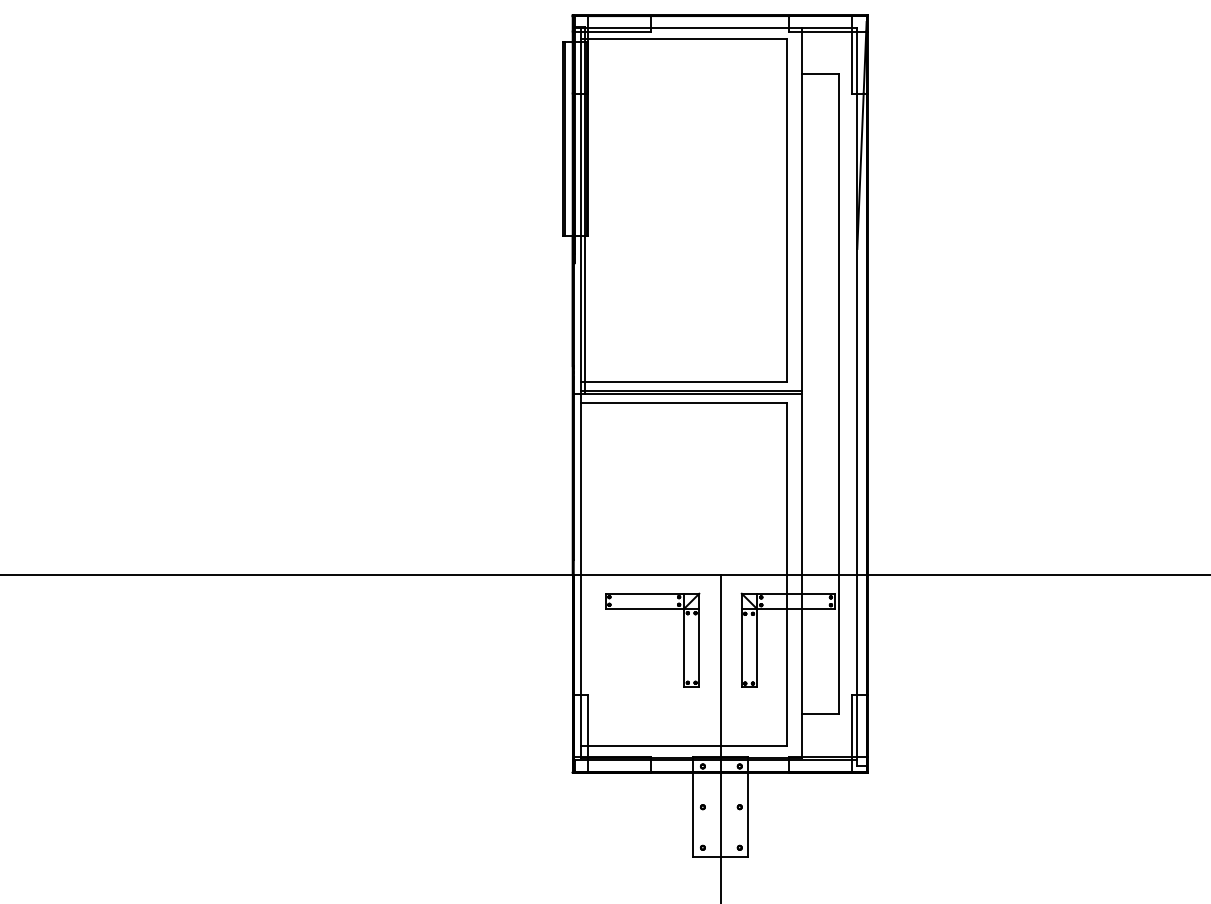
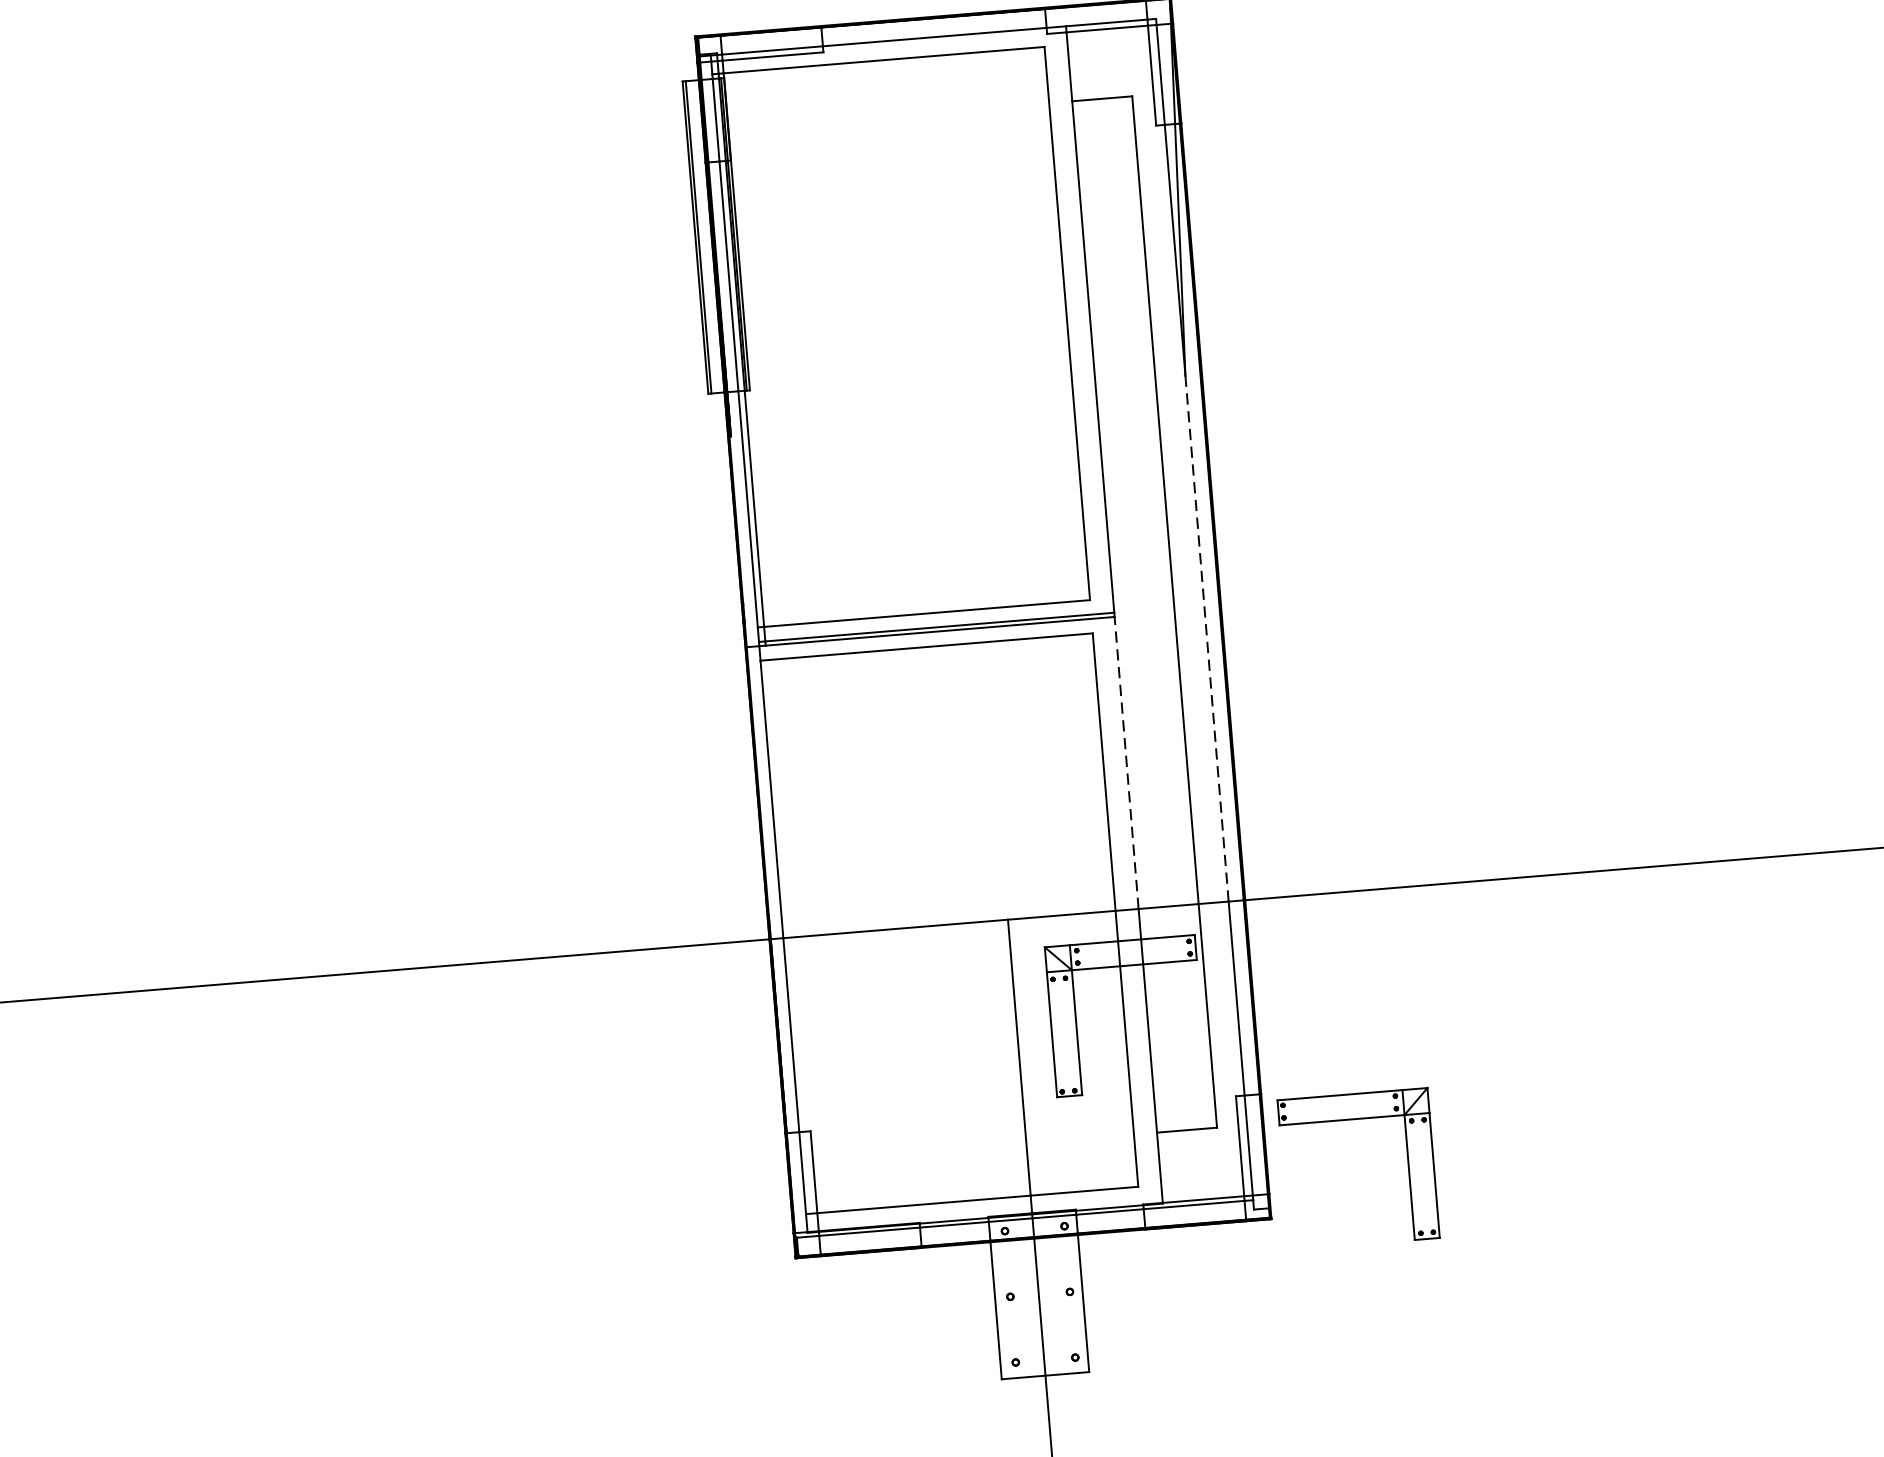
line: (857, 411) -> (1207, 637), solid -> dashed
line: (801, 483) -> (1126, 761), solid -> dashed
part: (652, 609) -> (1354, 1119), moved

